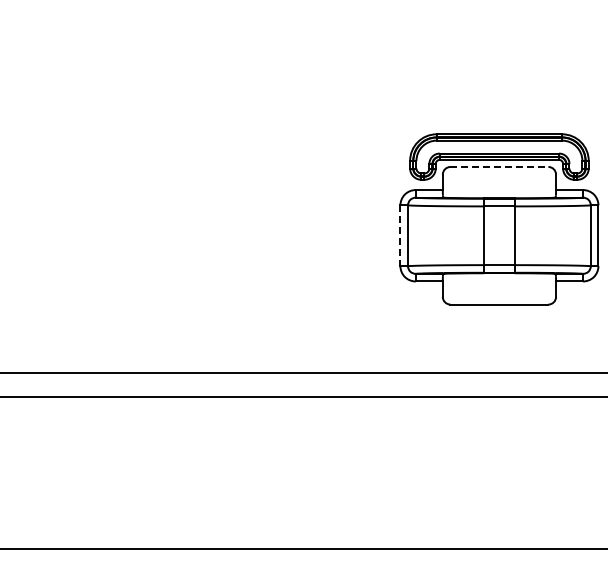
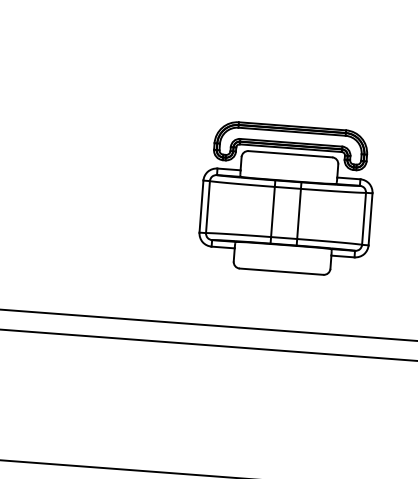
line: (499, 166) -> (290, 153), dashed -> solid
line: (400, 236) -> (201, 207), dashed -> solid

